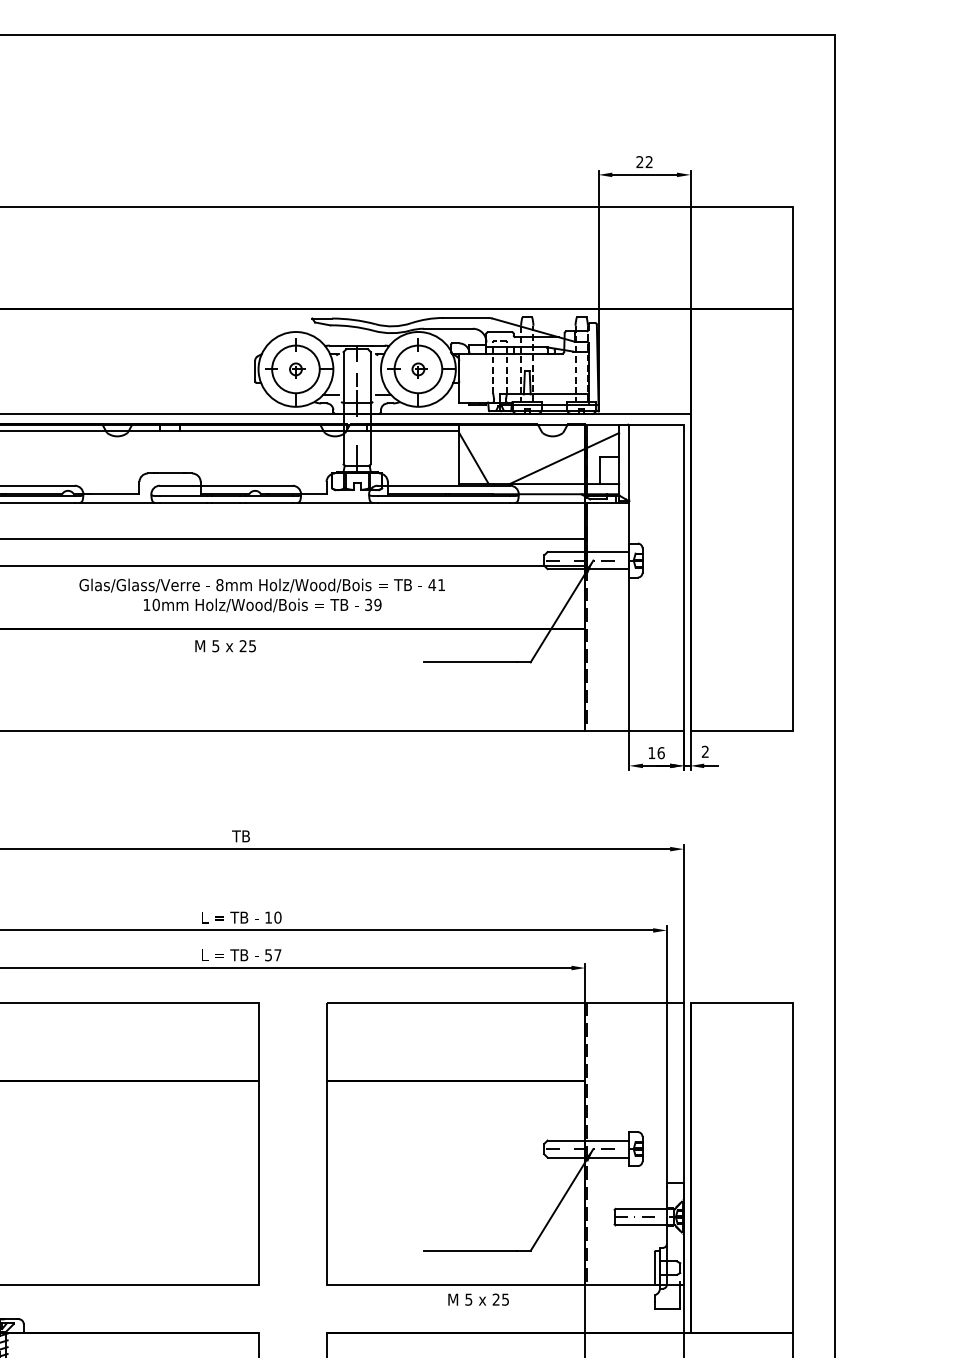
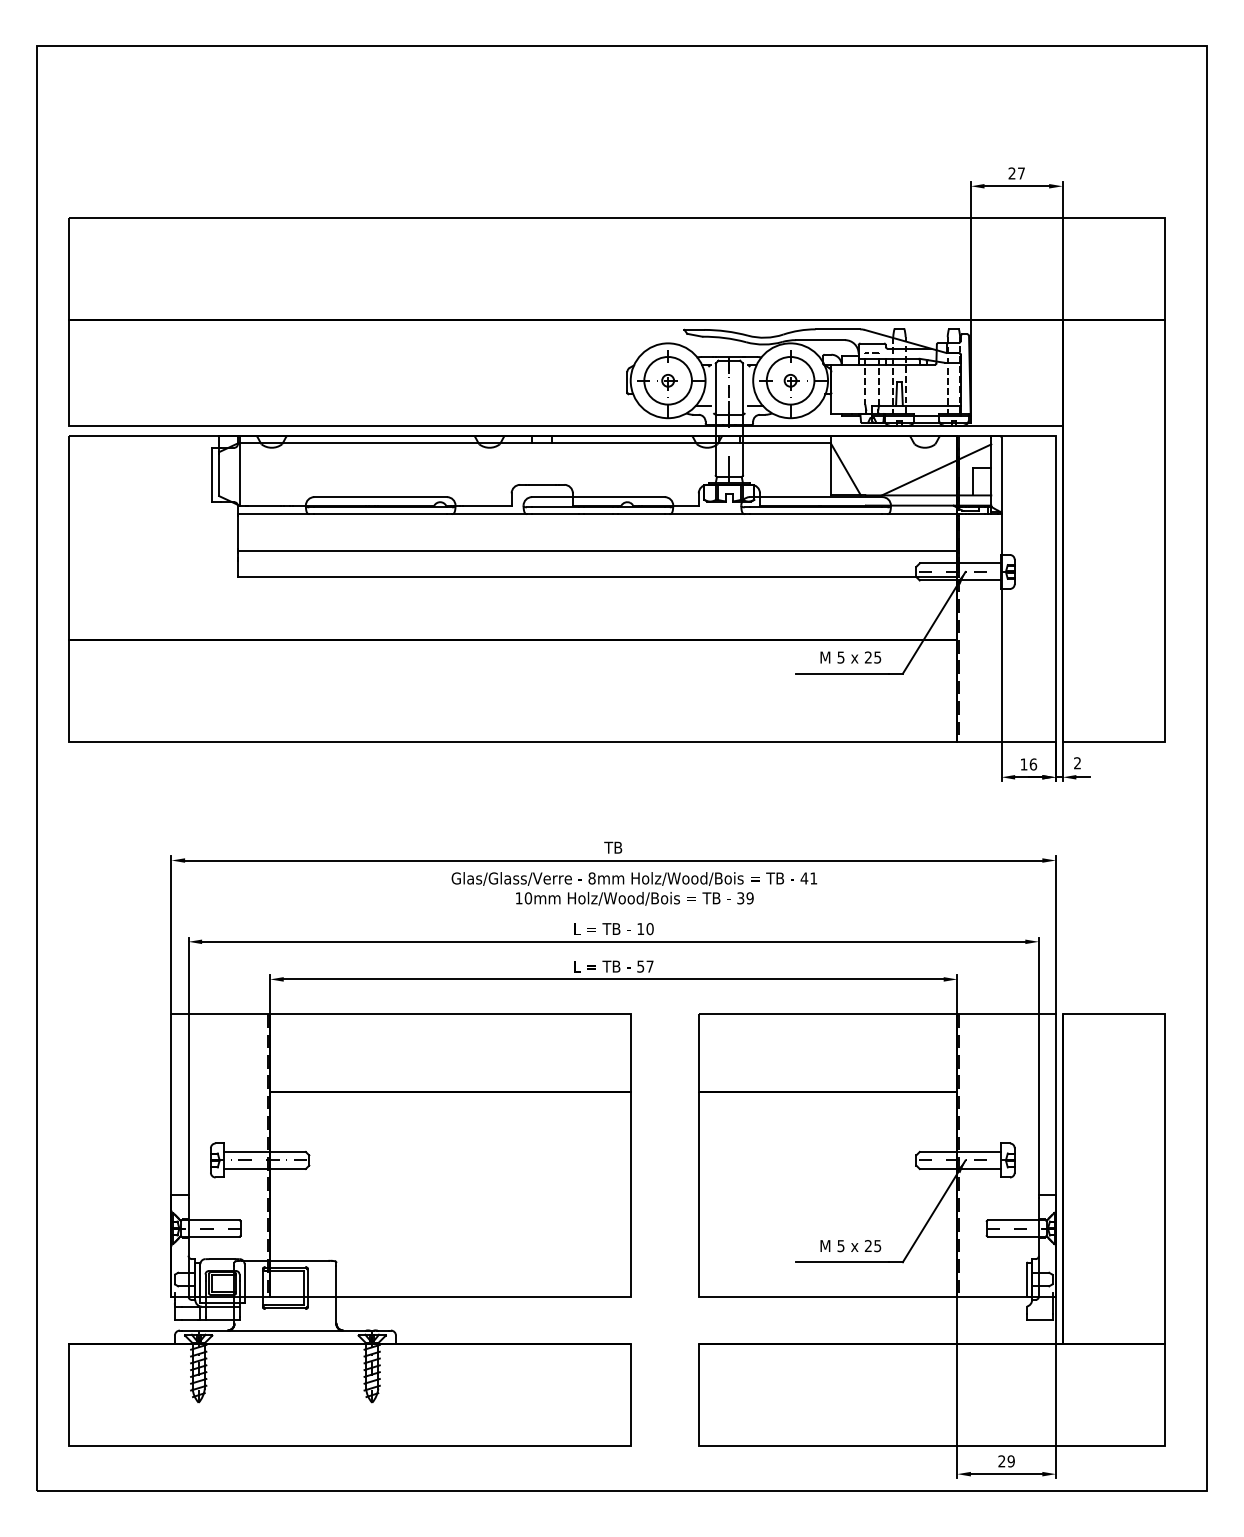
text: (649, 162) -> (1021, 173), 22 -> 27
text: (262, 595) -> (634, 888), moved
text: (225, 646) -> (850, 657), moved
text: (478, 1300) -> (850, 1246), moved

